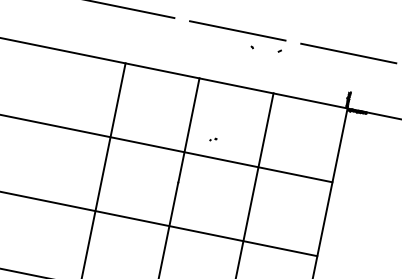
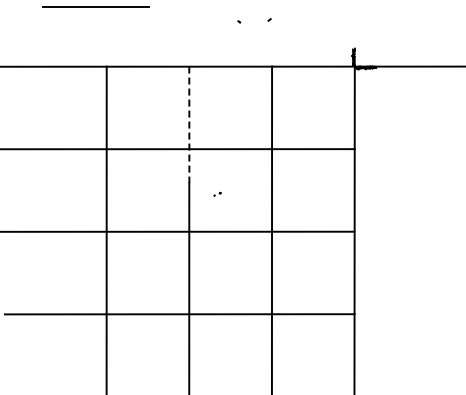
line: (237, 30) -> (219, 7), removed
line: (348, 53) -> (343, 7), removed
line: (188, 131) -> (189, 125), solid -> dashed
part: (213, 139) -> (217, 194), moved

